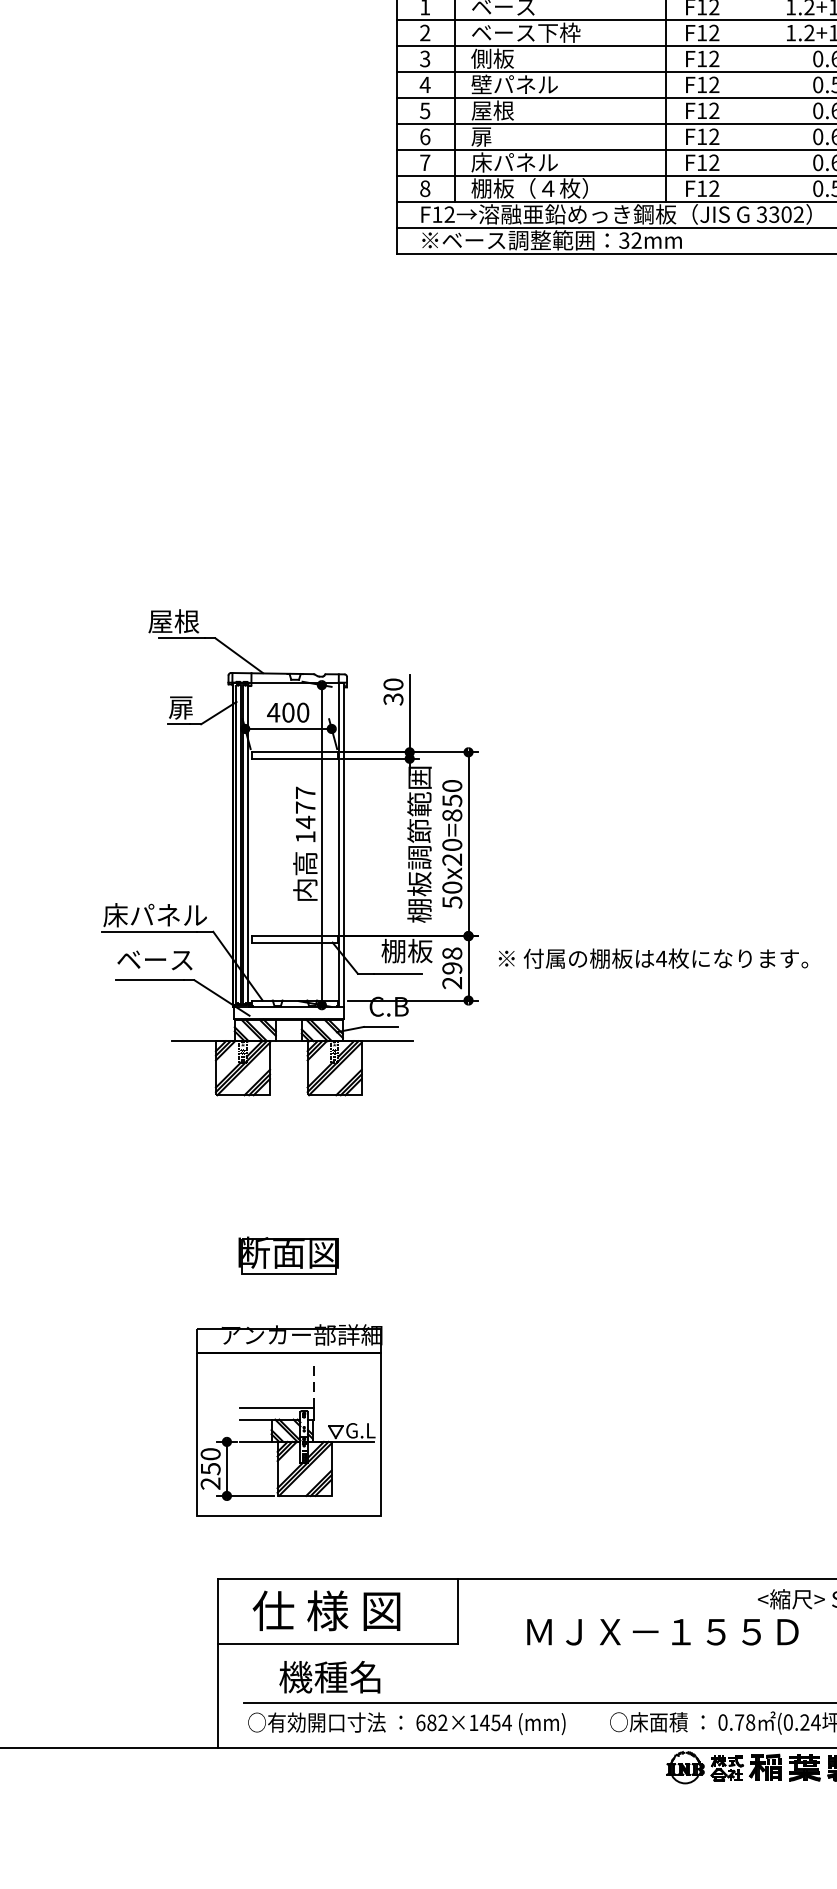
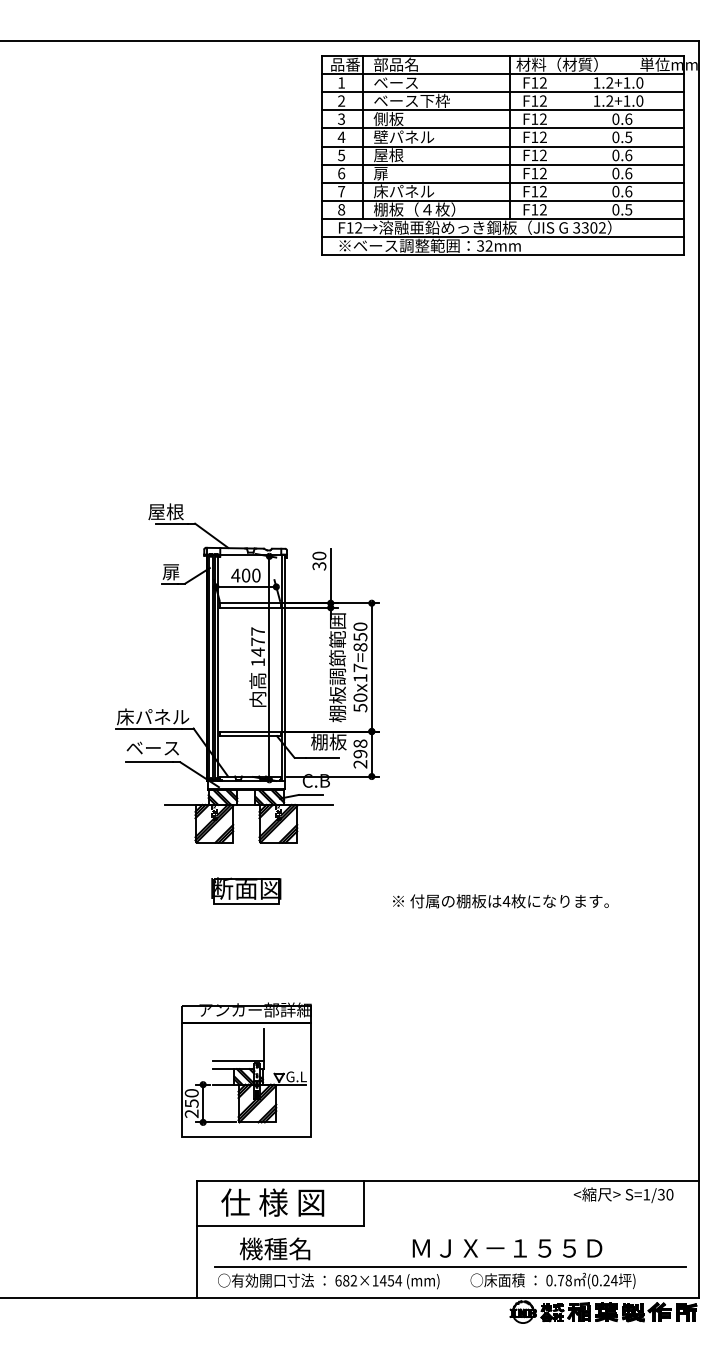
text: (452, 851) -> (360, 672), 50x20=850 -> 50x17=850
text: (652, 958) -> (500, 901), moved
part: (289, 1255) -> (246, 890), moved
line: (313, 1384) -> (263, 1044), dashed -> solid
text: (662, 1632) -> (507, 1248), moved

